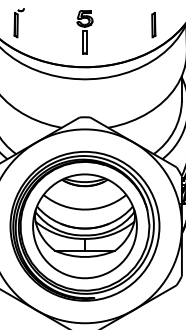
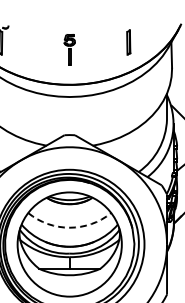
part: (153, 25) -> (128, 42), moved
part: (84, 32) -> (69, 49), size x0.7
arc: (85, 209) -> (70, 227), solid -> dashed

